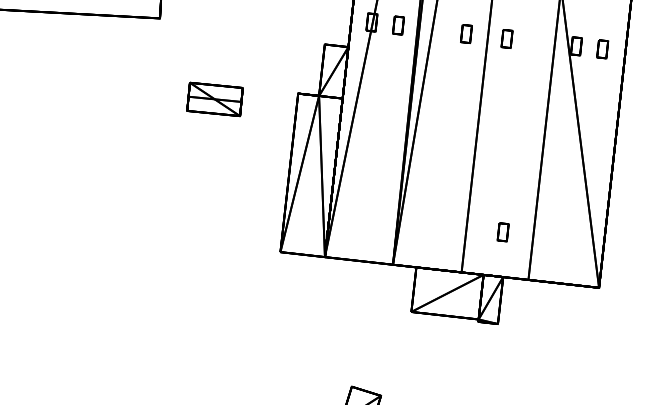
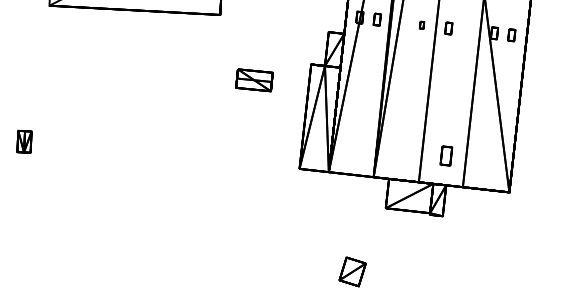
part: (465, 34) -> (421, 25), size x0.6
part: (215, 99) -> (254, 80), moved
part: (502, 231) -> (445, 155), size x1.6

